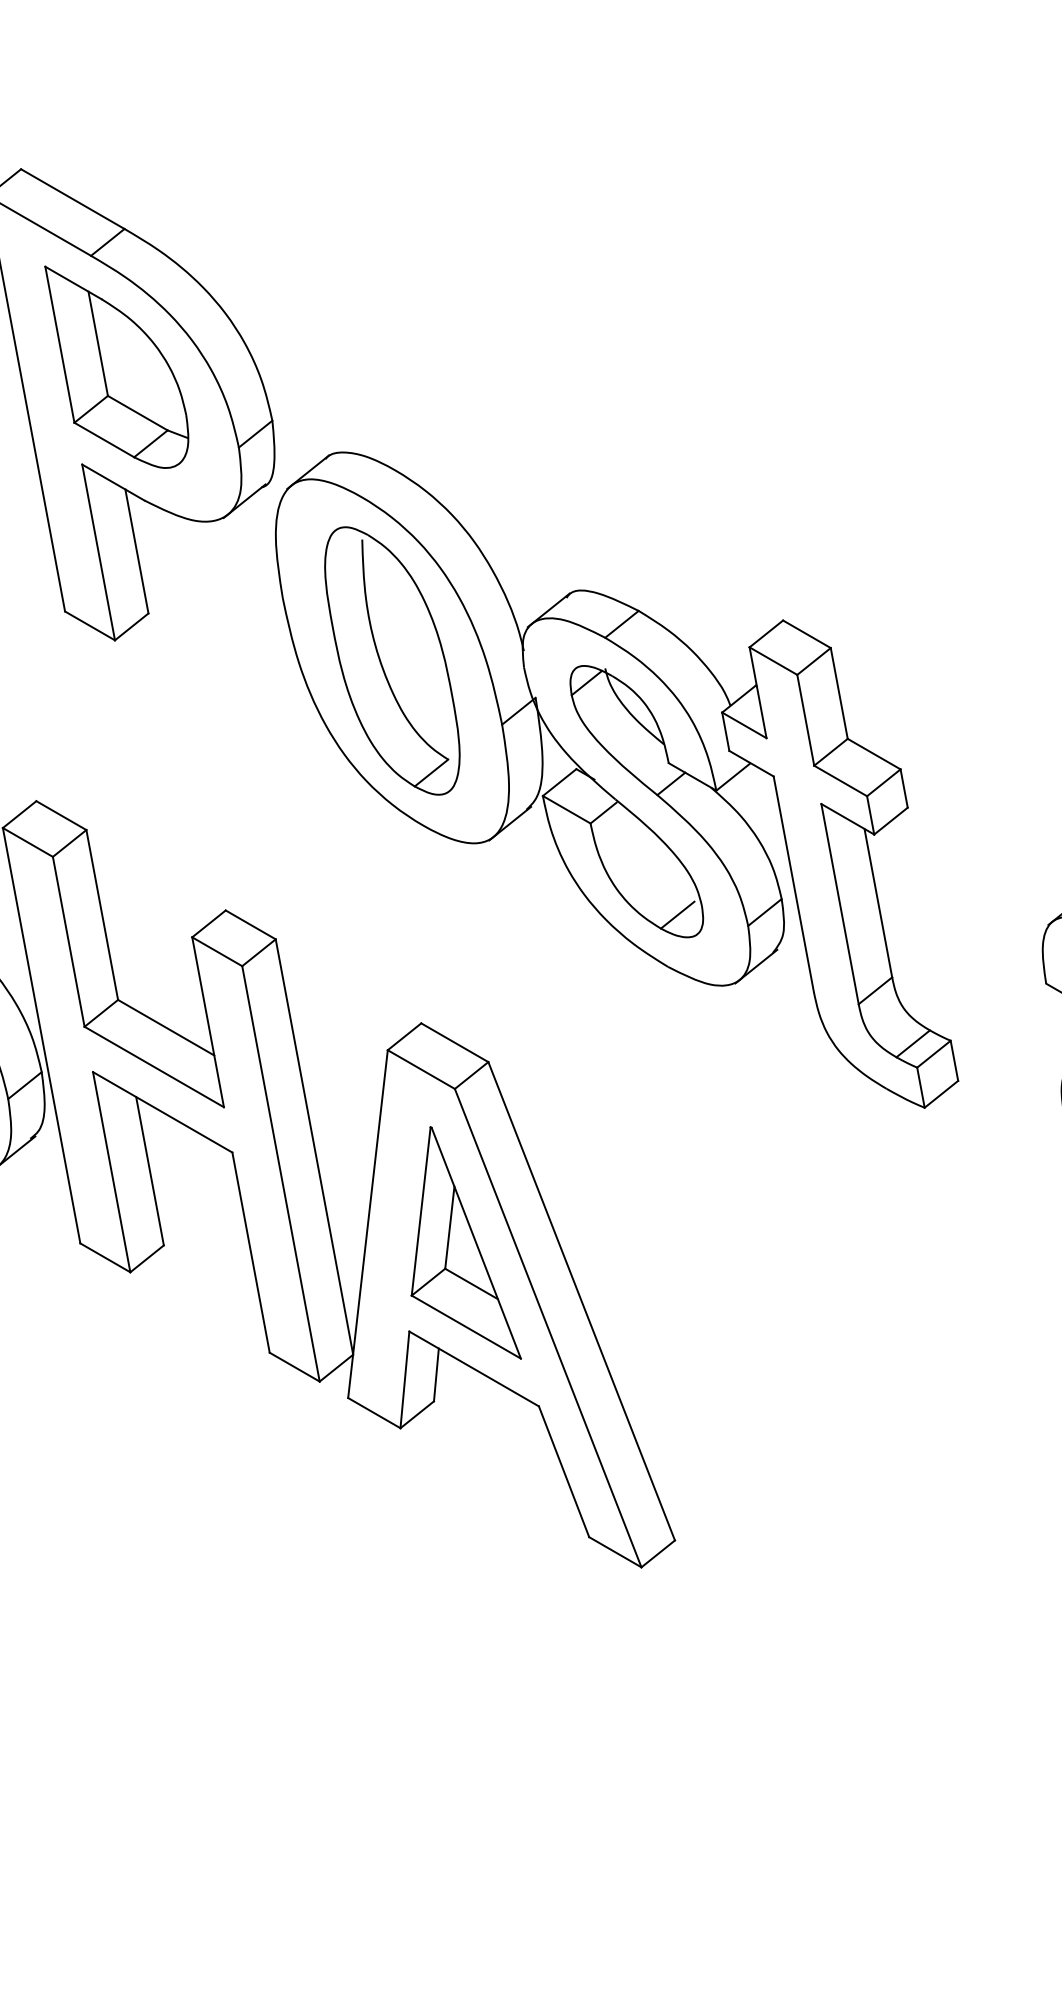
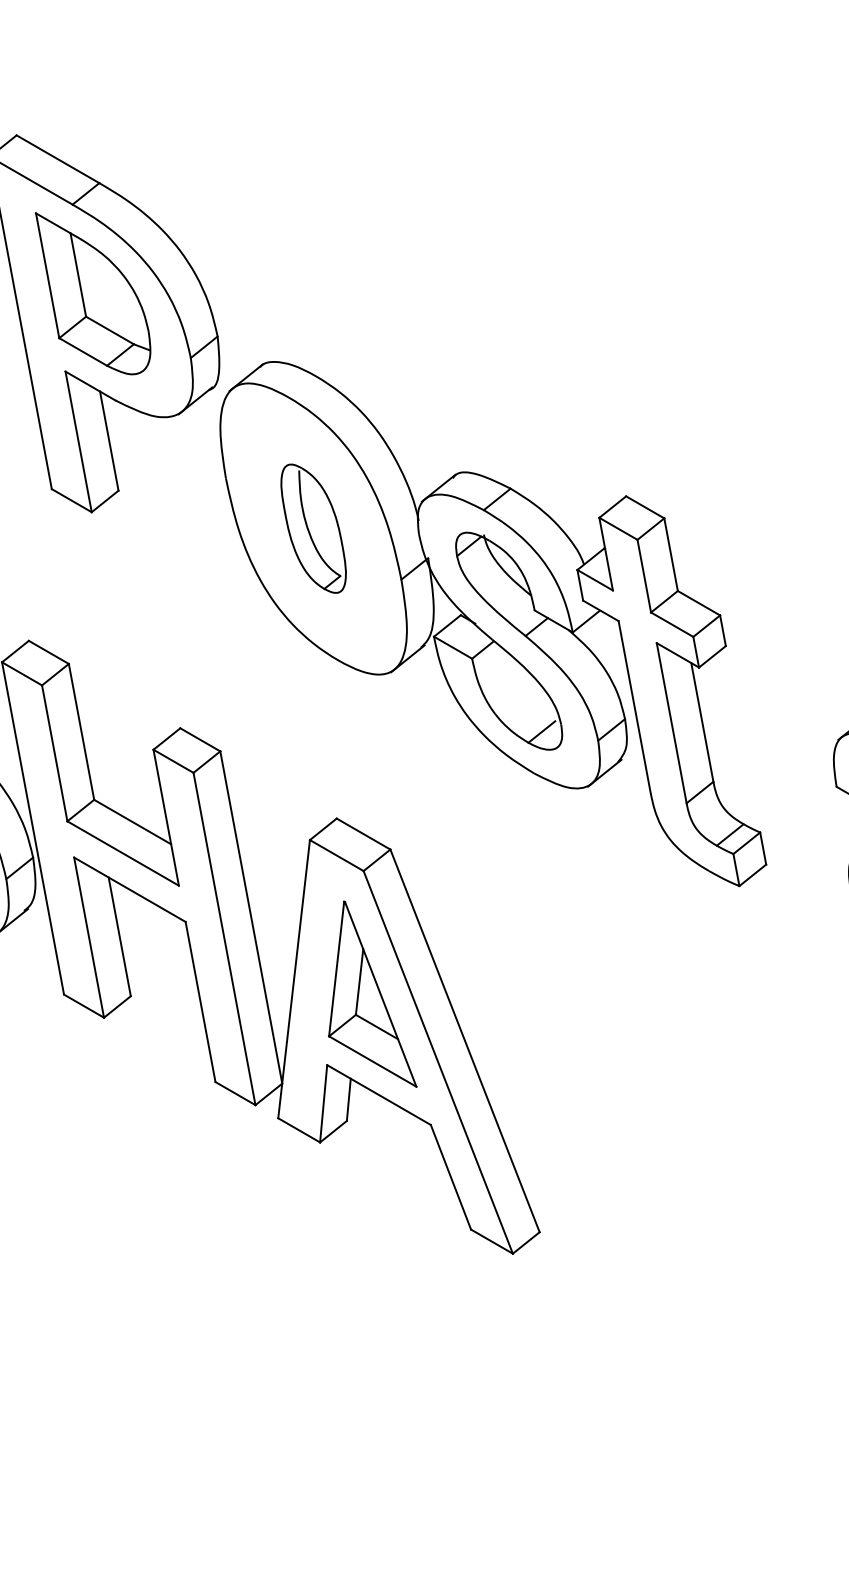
part: (392, 660) -> (313, 528), size x0.6

